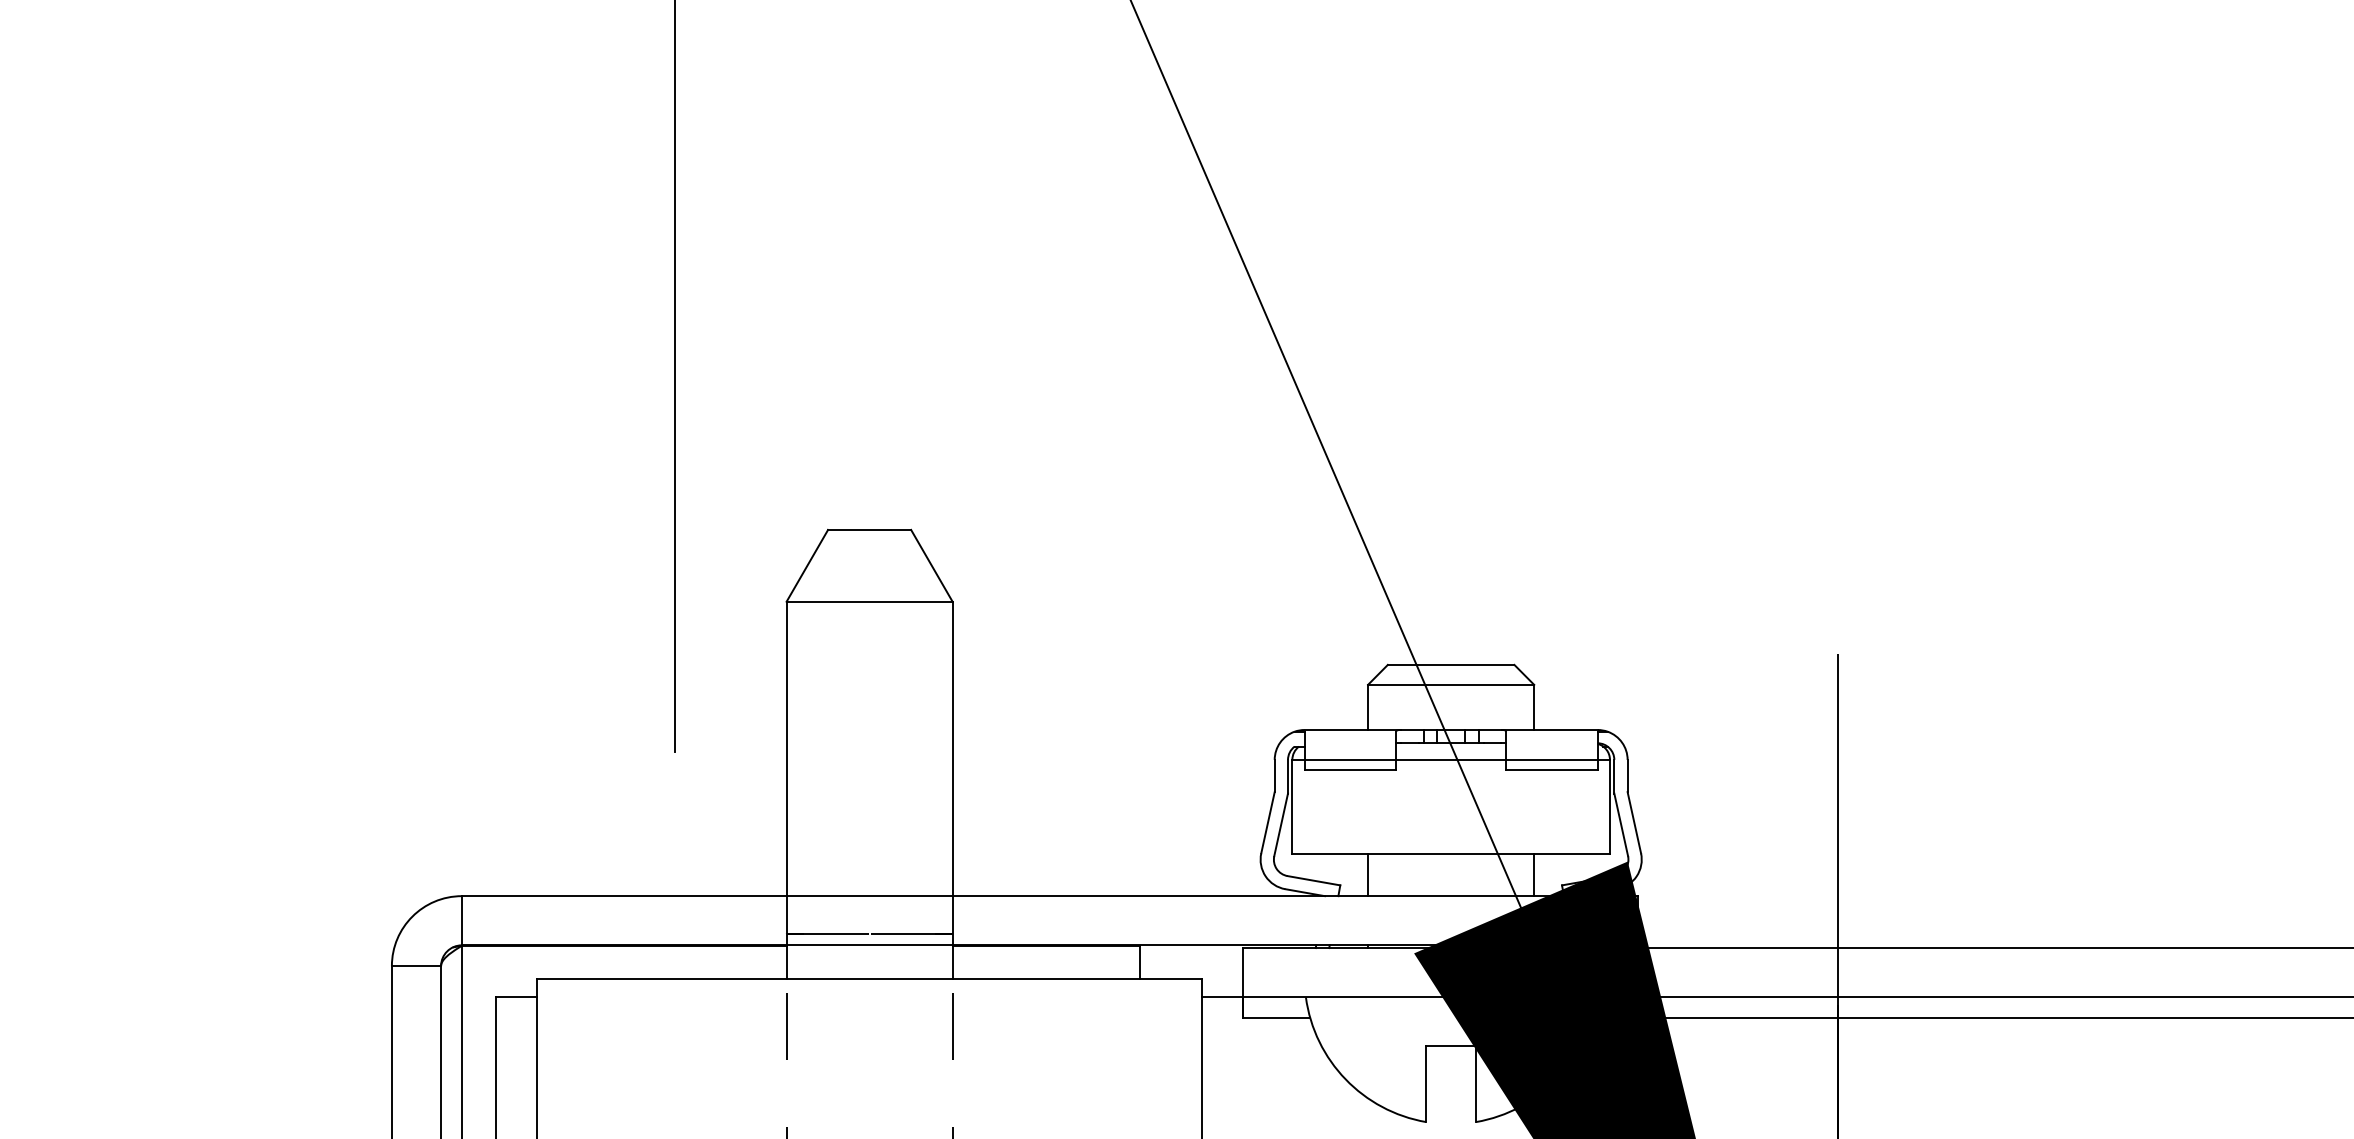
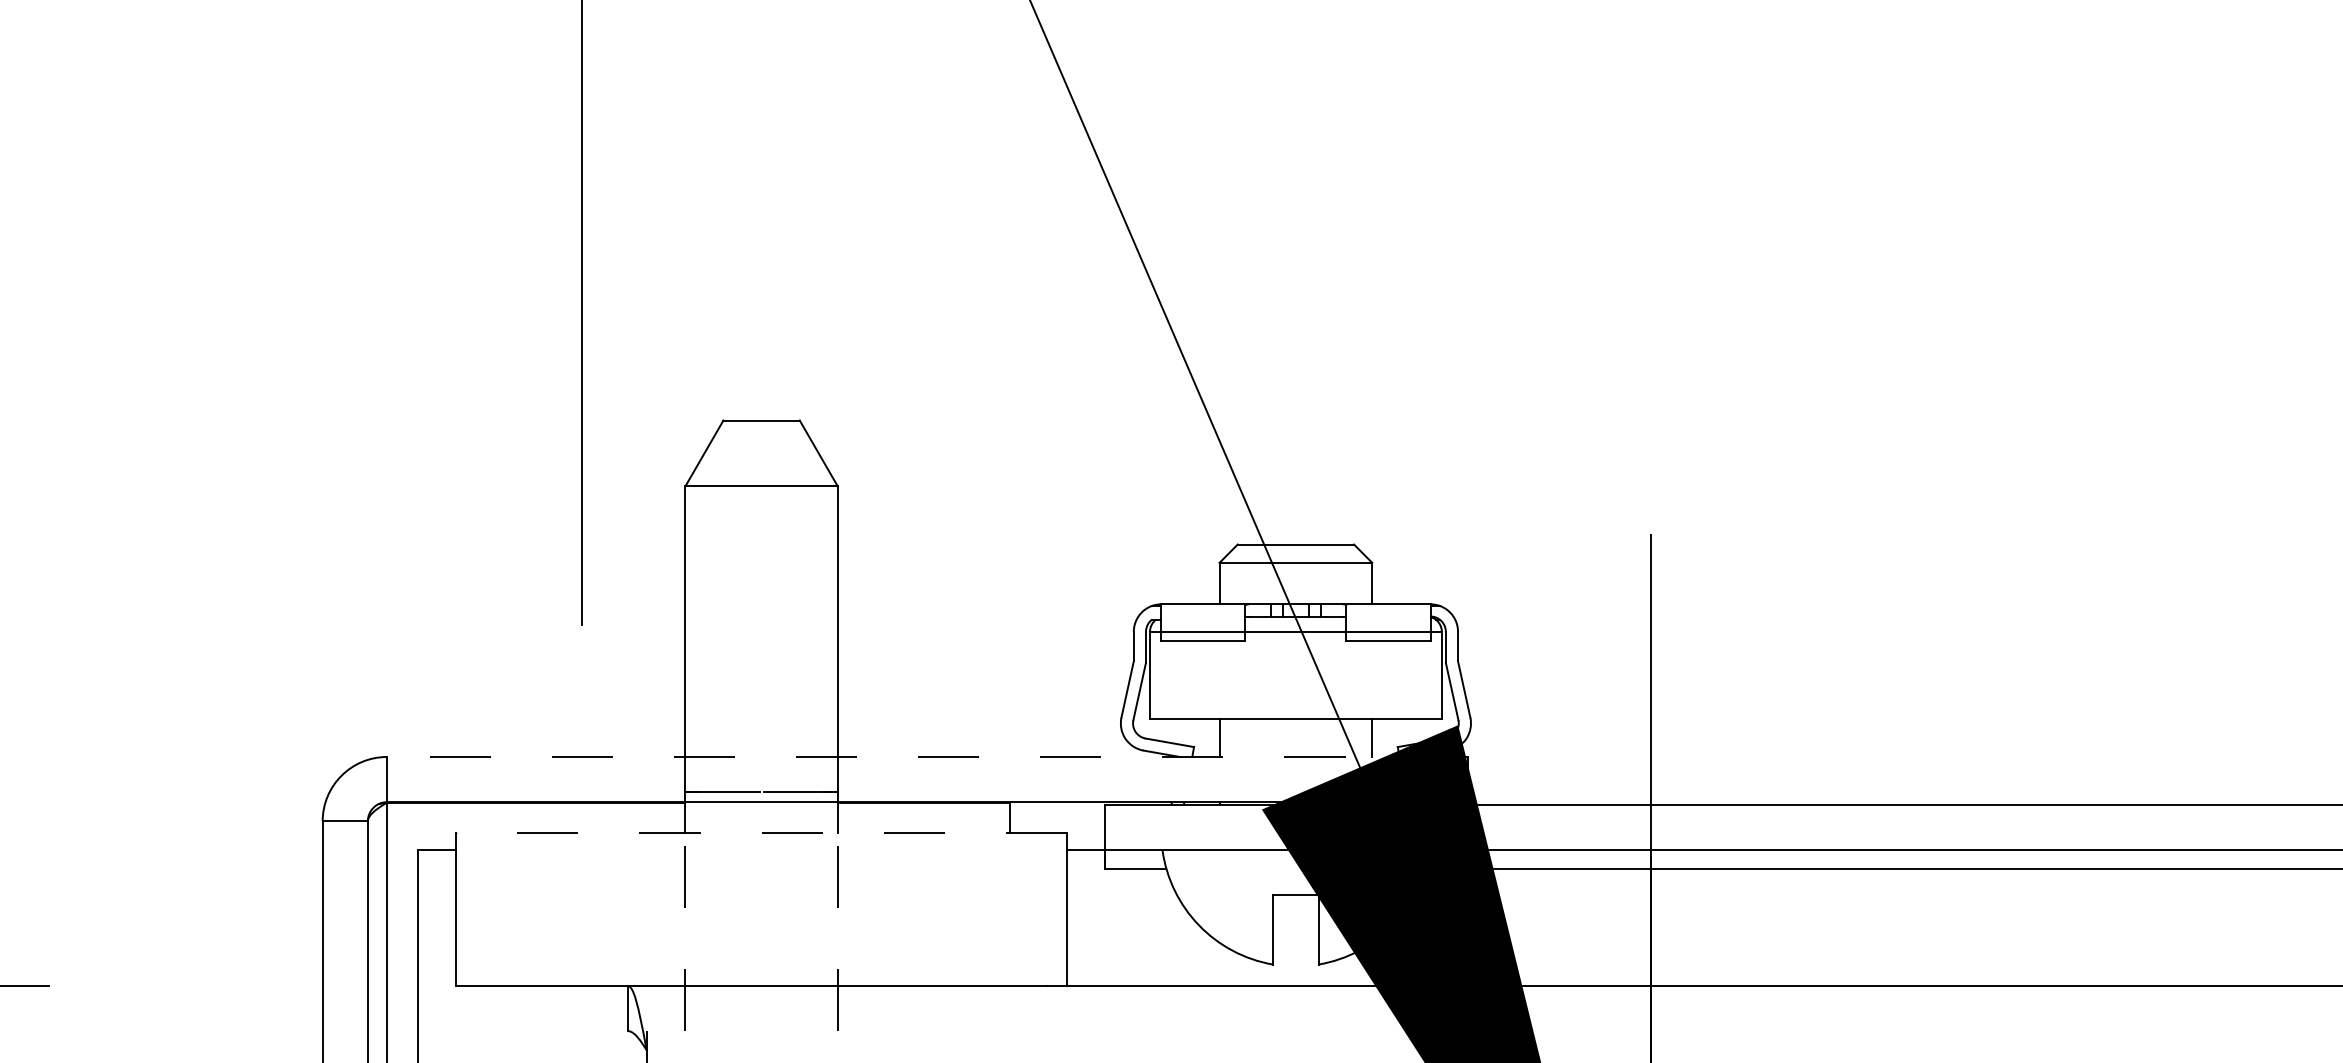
line: (1049, 895) -> (926, 756), solid -> dashed
line: (869, 979) -> (761, 833), solid -> dashed

